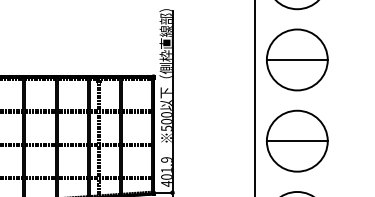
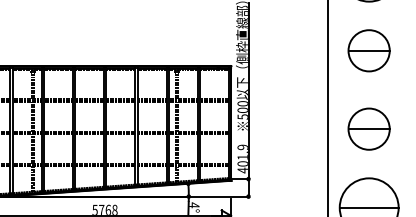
part: (296, 59) -> (368, 50), size x0.7
part: (296, 140) -> (368, 128), size x0.7

